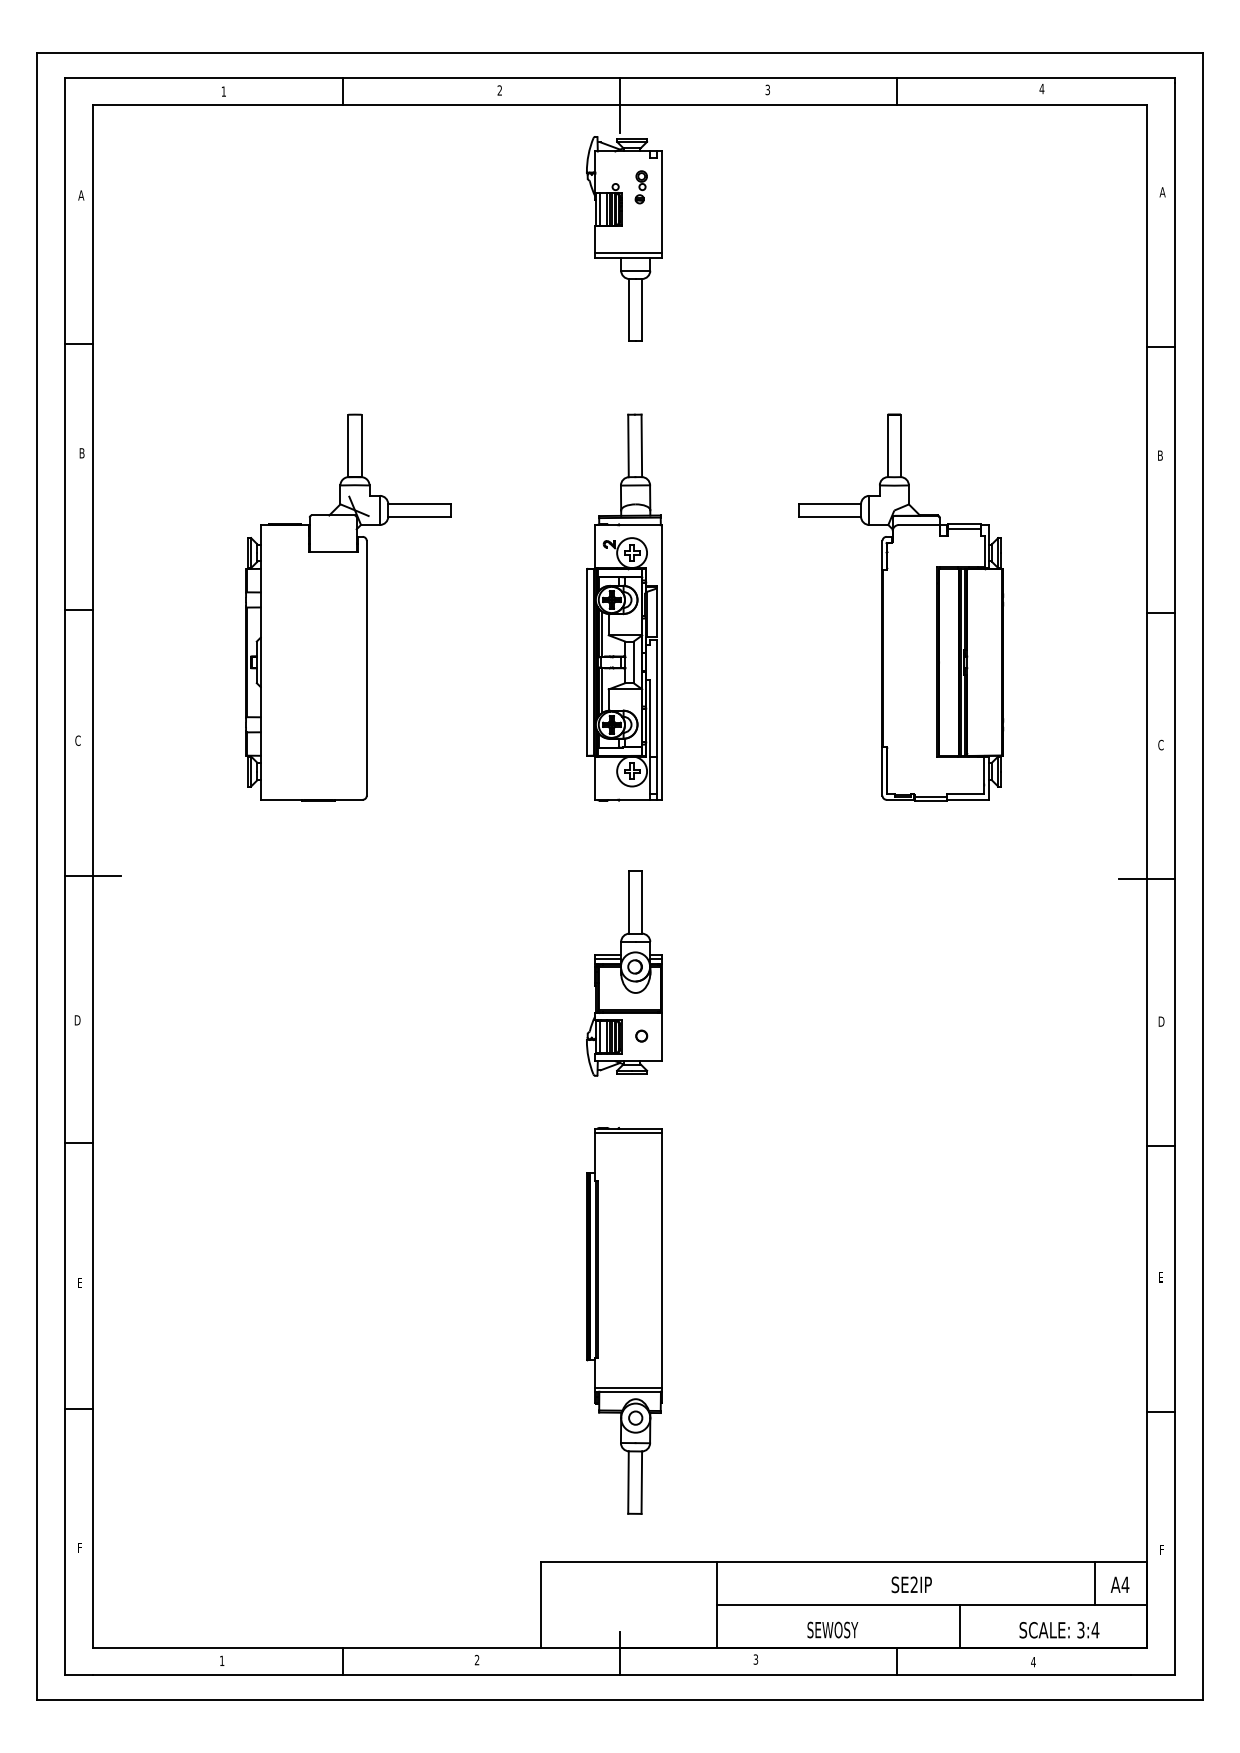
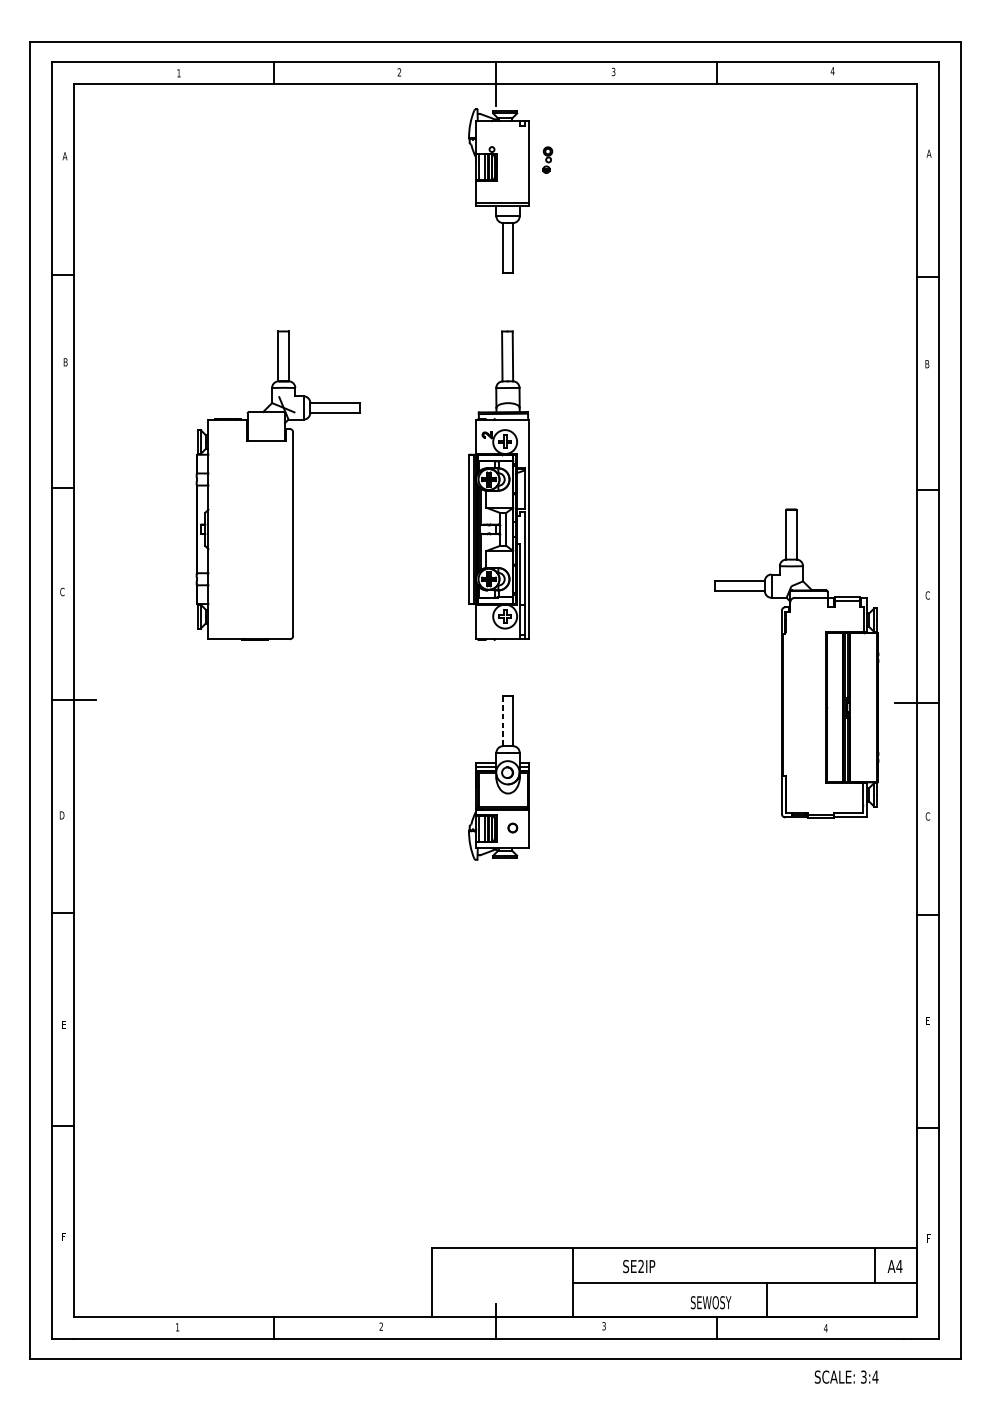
part: (640, 187) -> (547, 160), moved
part: (901, 607) -> (797, 663), moved
line: (629, 902) -> (503, 721), solid -> dashed
text: (1161, 1021) -> (928, 816), D -> C
part: (624, 1320) -> (499, 1055), removed
text: (911, 1584) -> (638, 1266), moved
text: (832, 1629) -> (710, 1302), moved
text: (1059, 1630) -> (846, 1377), moved

